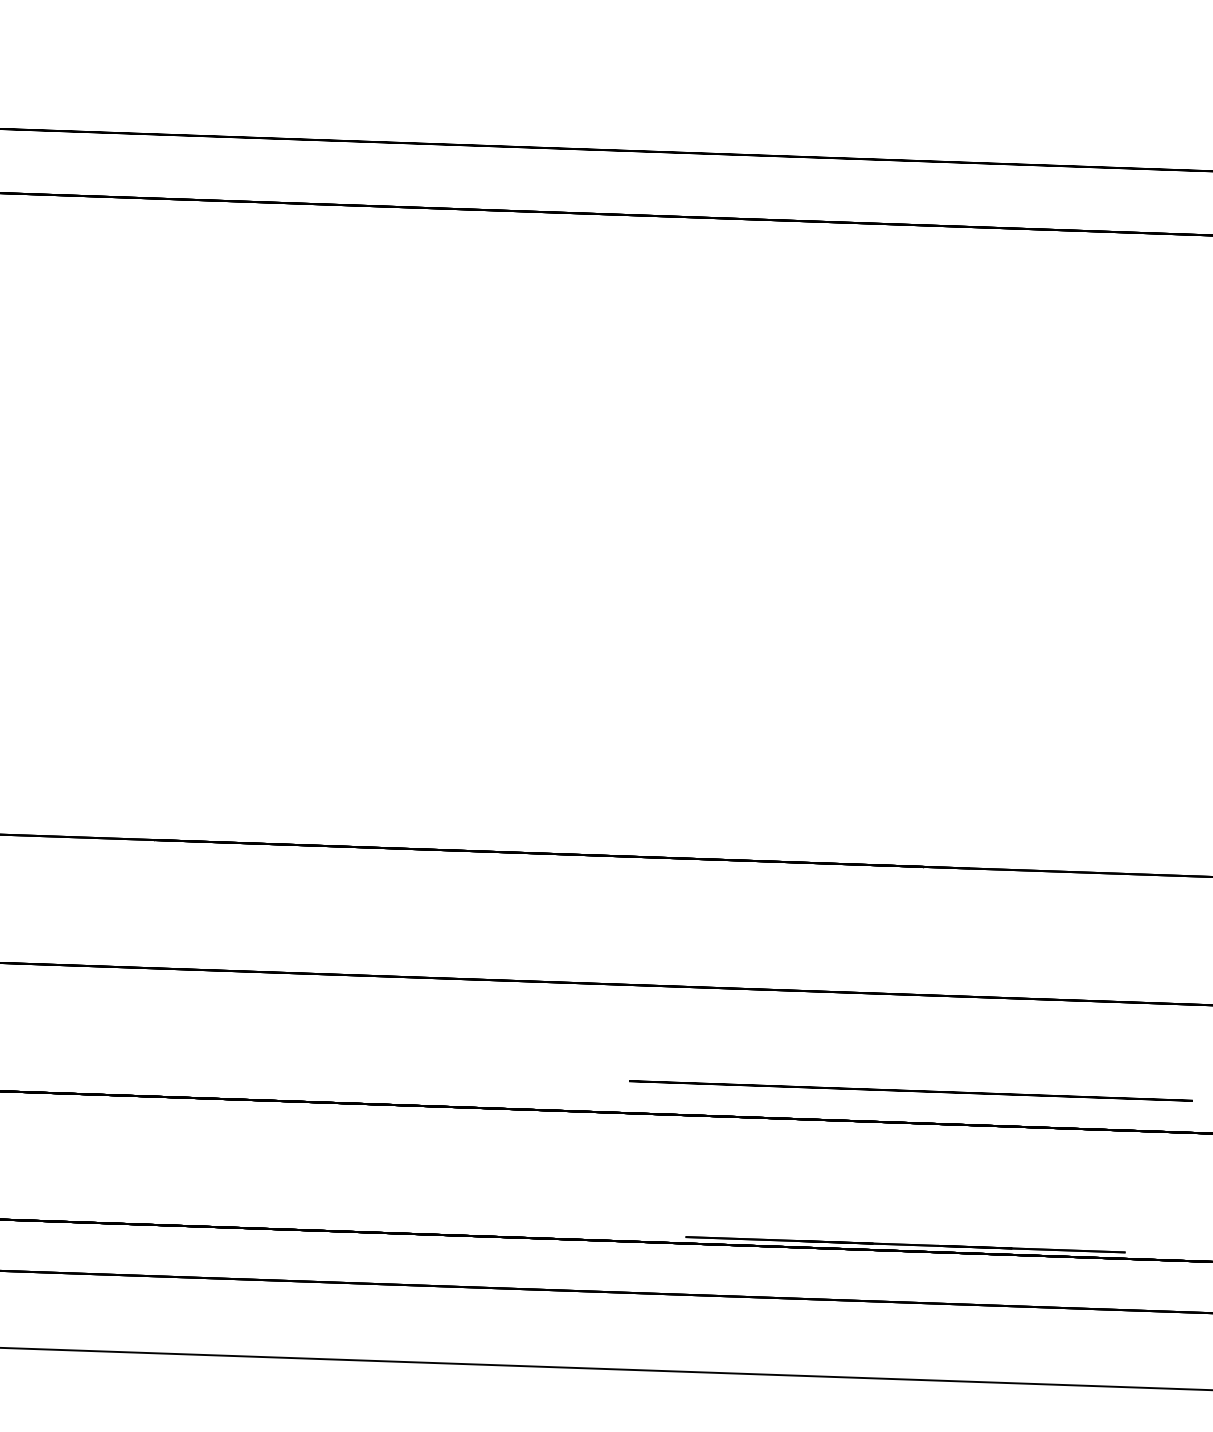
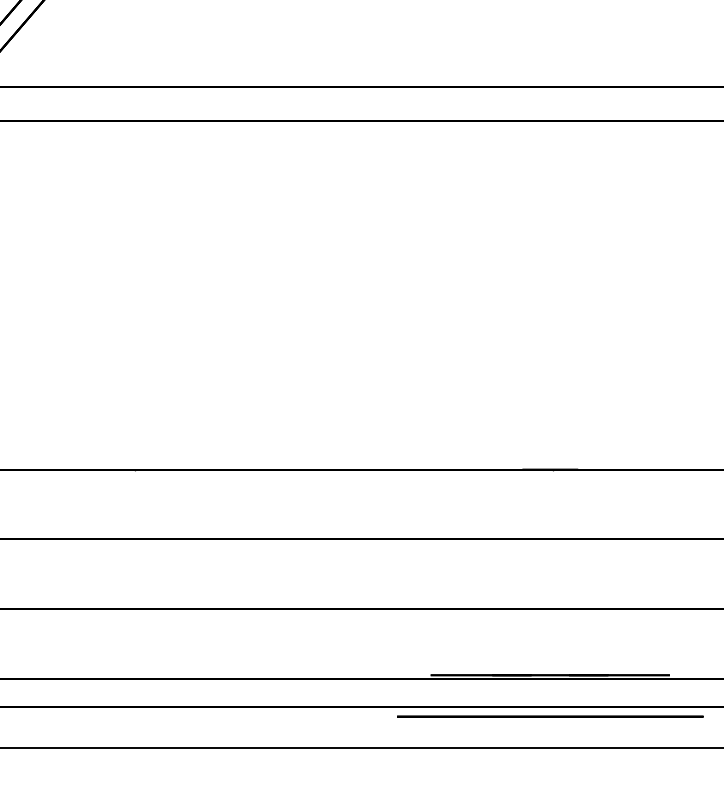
circle: (911, 1090) -> (550, 716), moved

